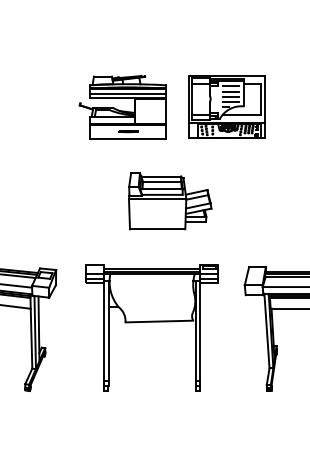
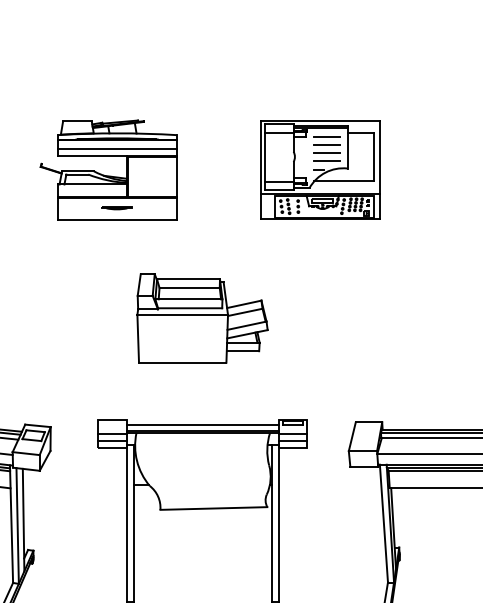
part: (122, 107) -> (108, 170), moved
part: (170, 201) -> (203, 318), moved

